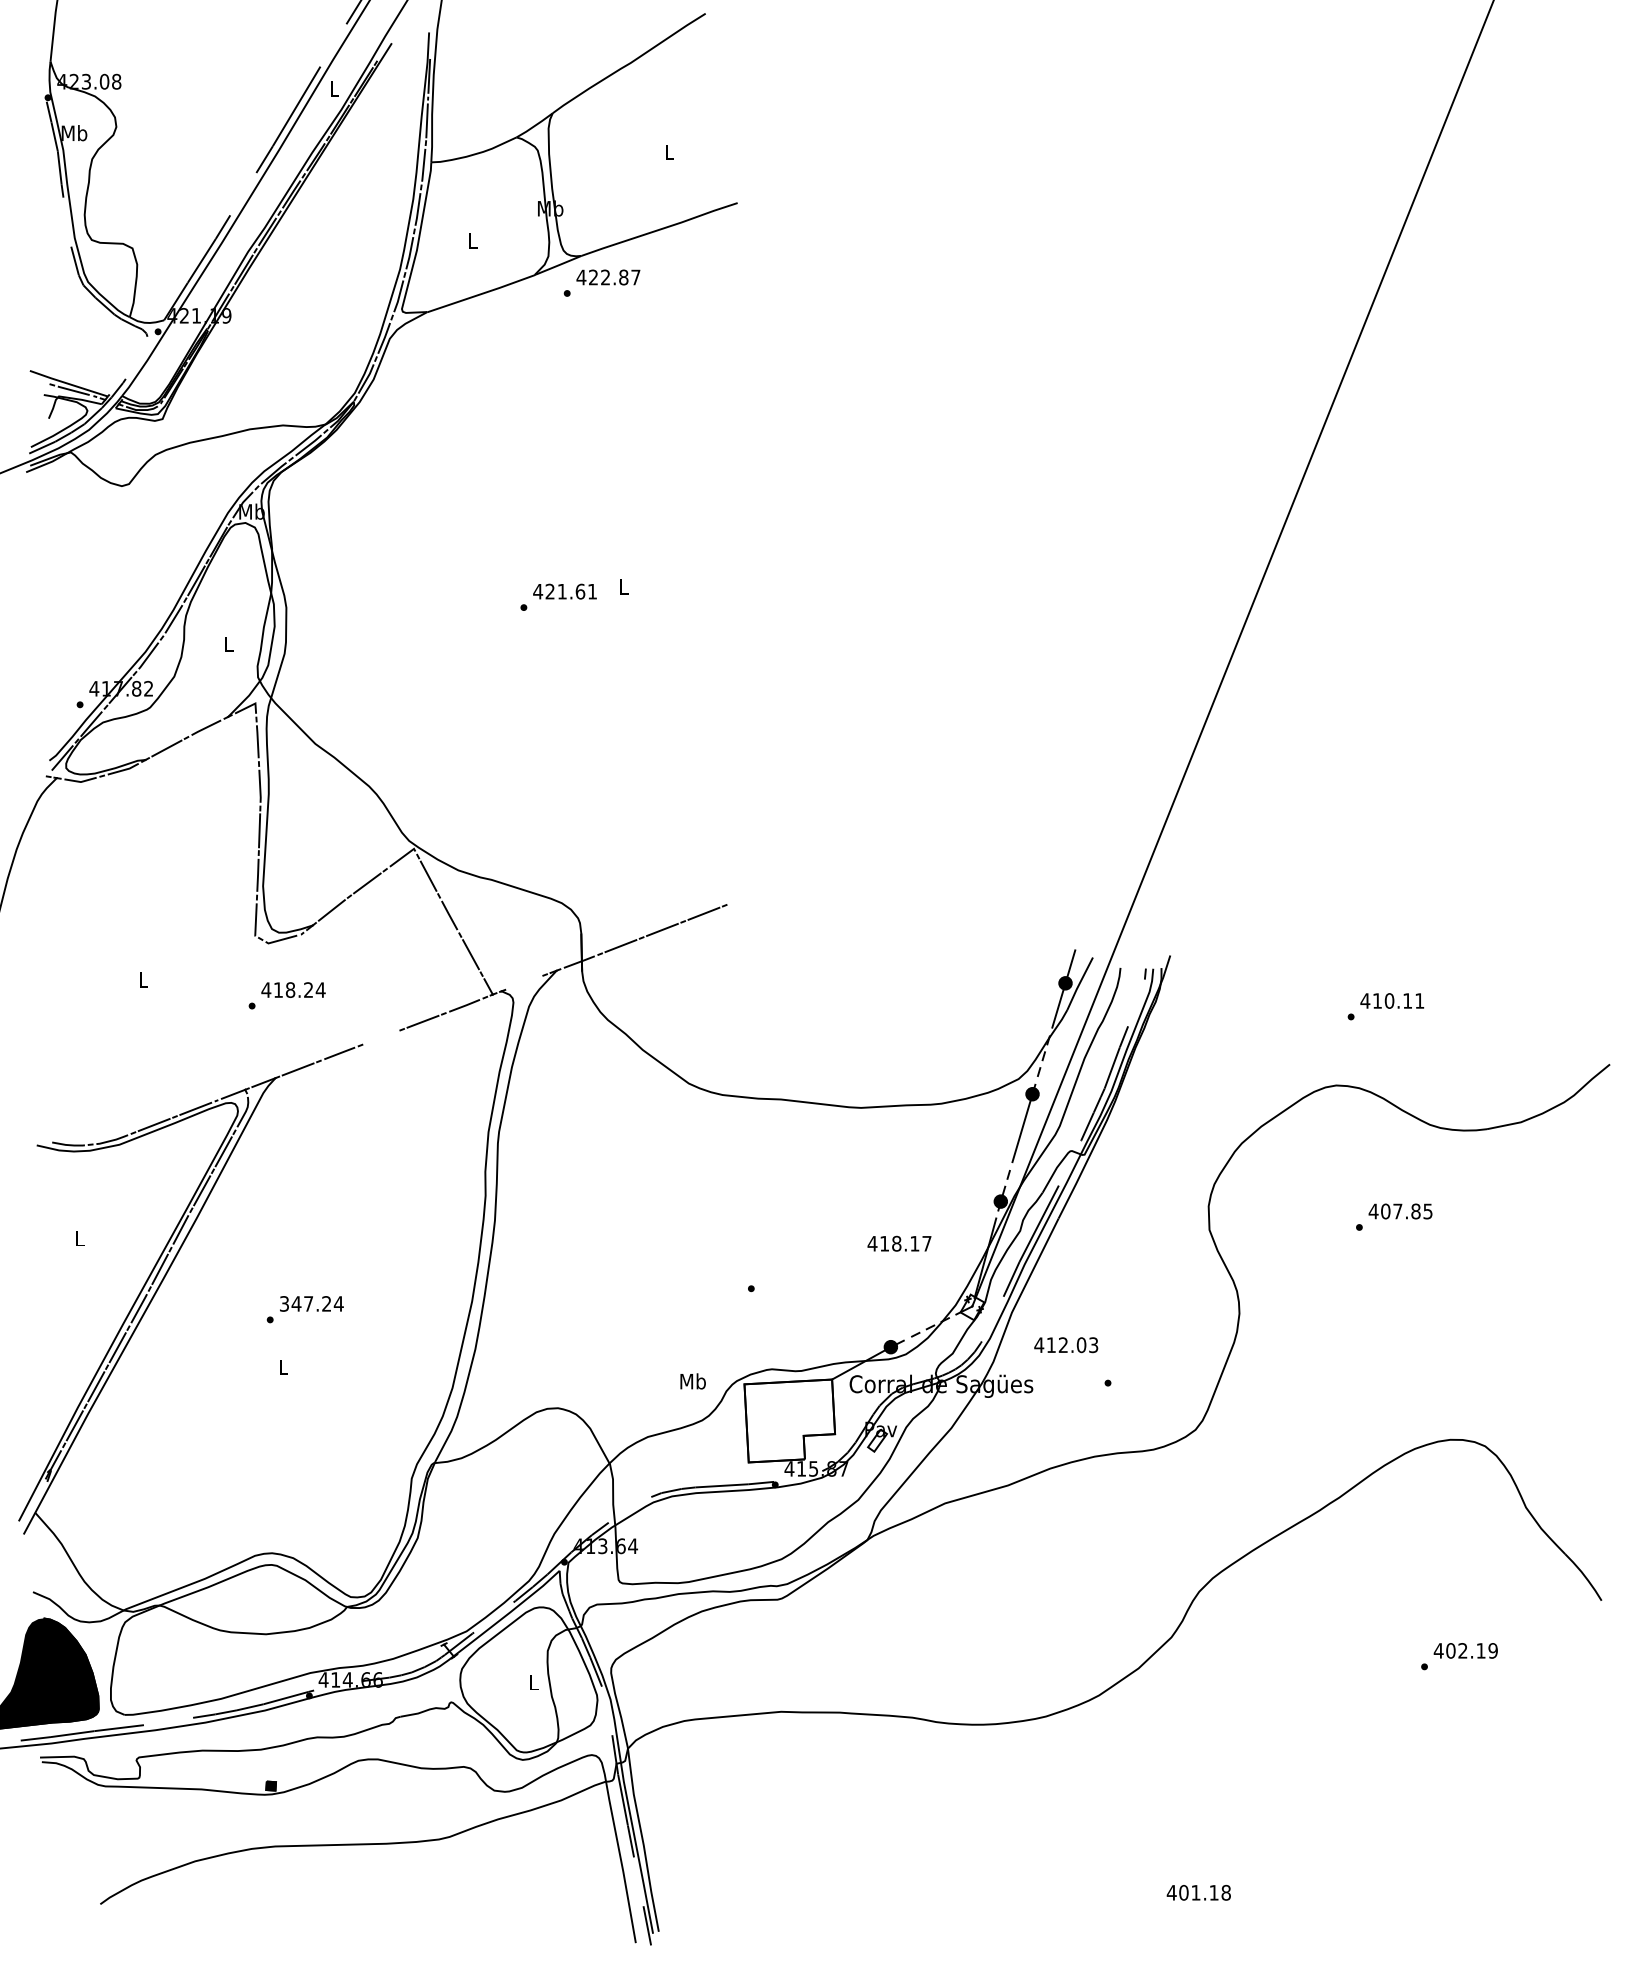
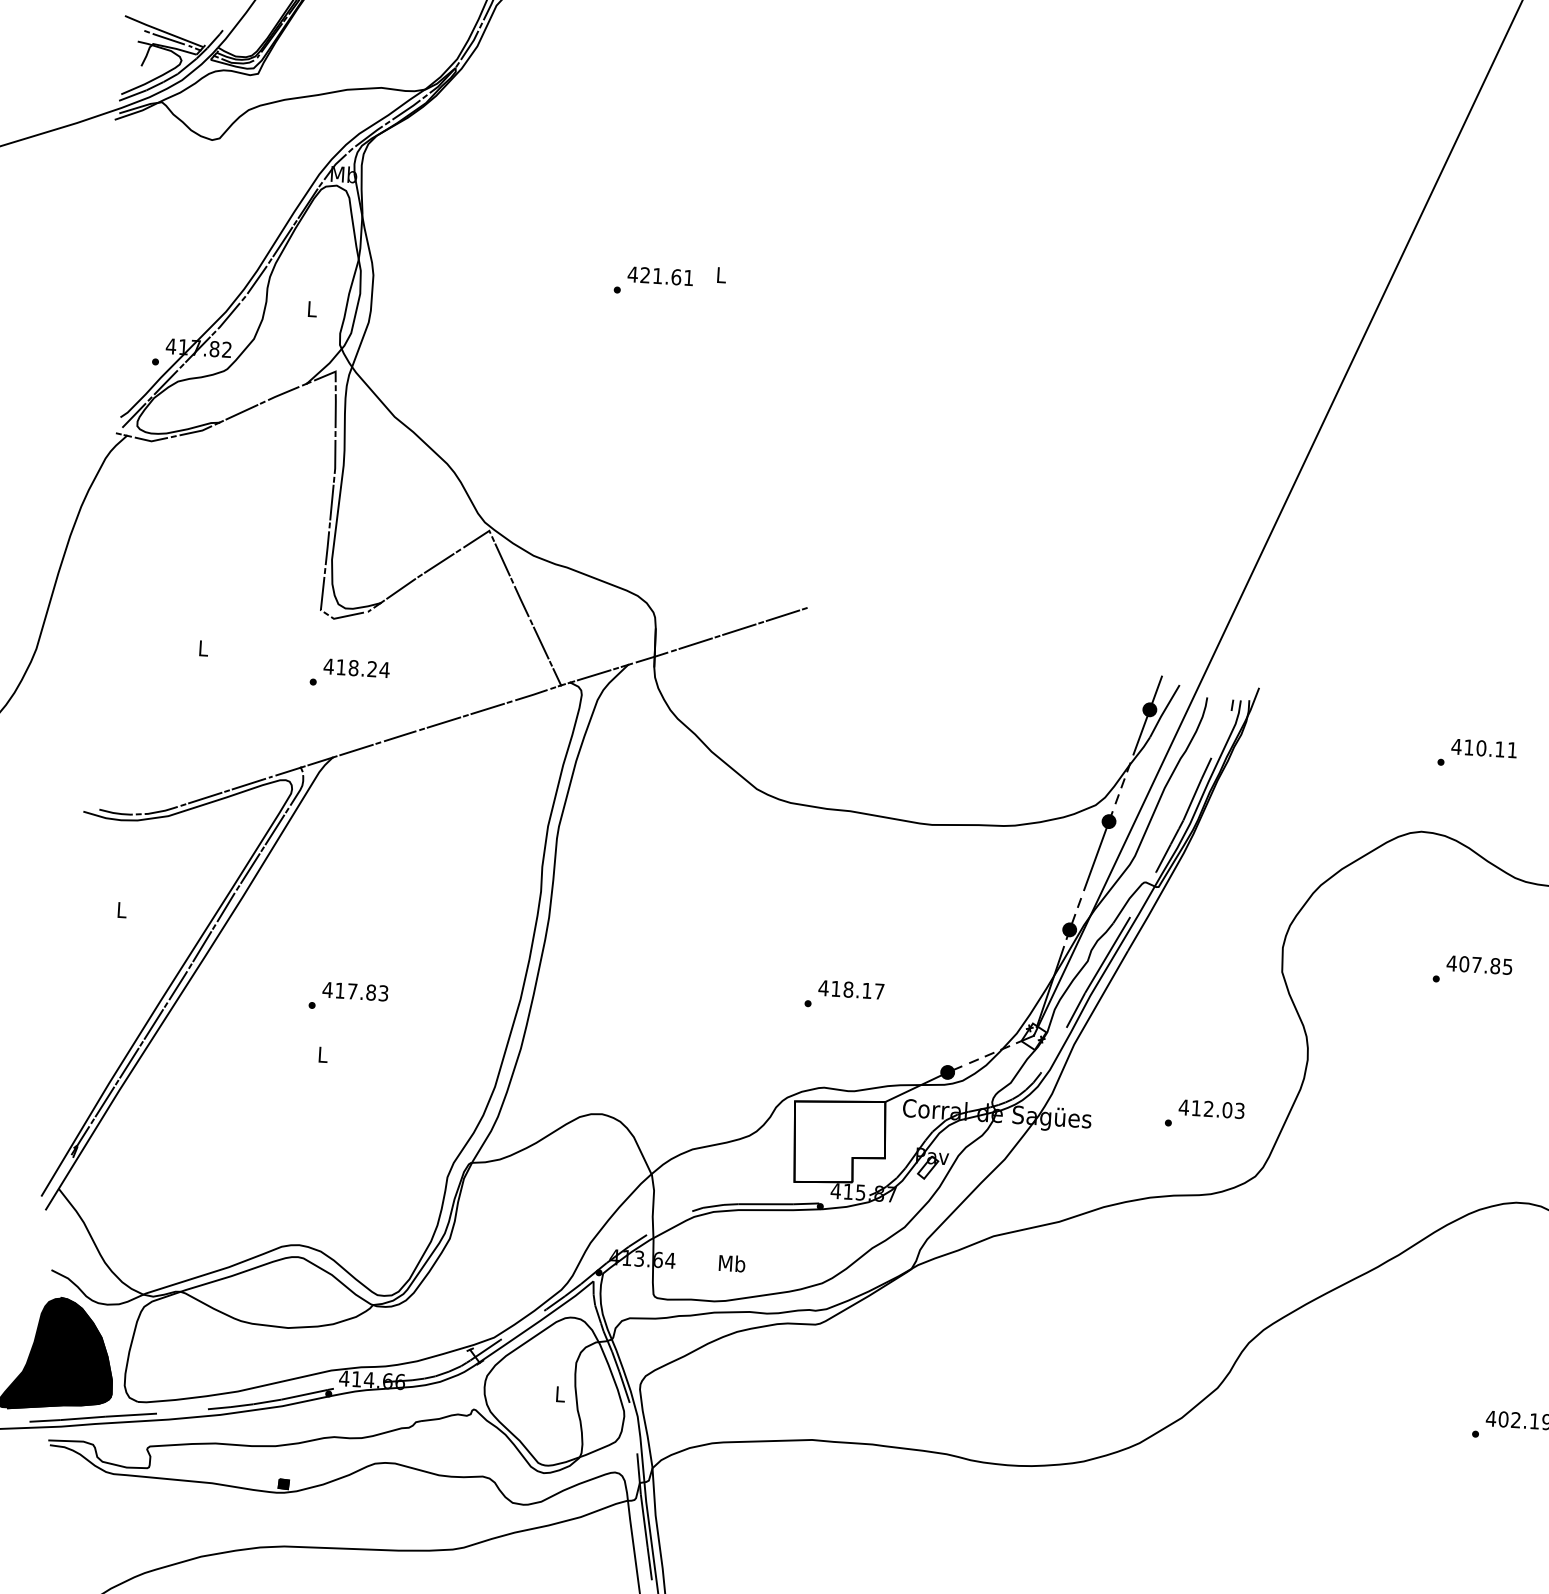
line: (523, 982) -> (593, 674), added
line: (380, 1037) -> (443, 722), added
text: (899, 1243) -> (851, 989), moved
text: (311, 1303) -> (355, 991), 347.24 -> 417.83
text: (1066, 1345) -> (1211, 1109), moved
text: (692, 1381) -> (731, 1263), moved

